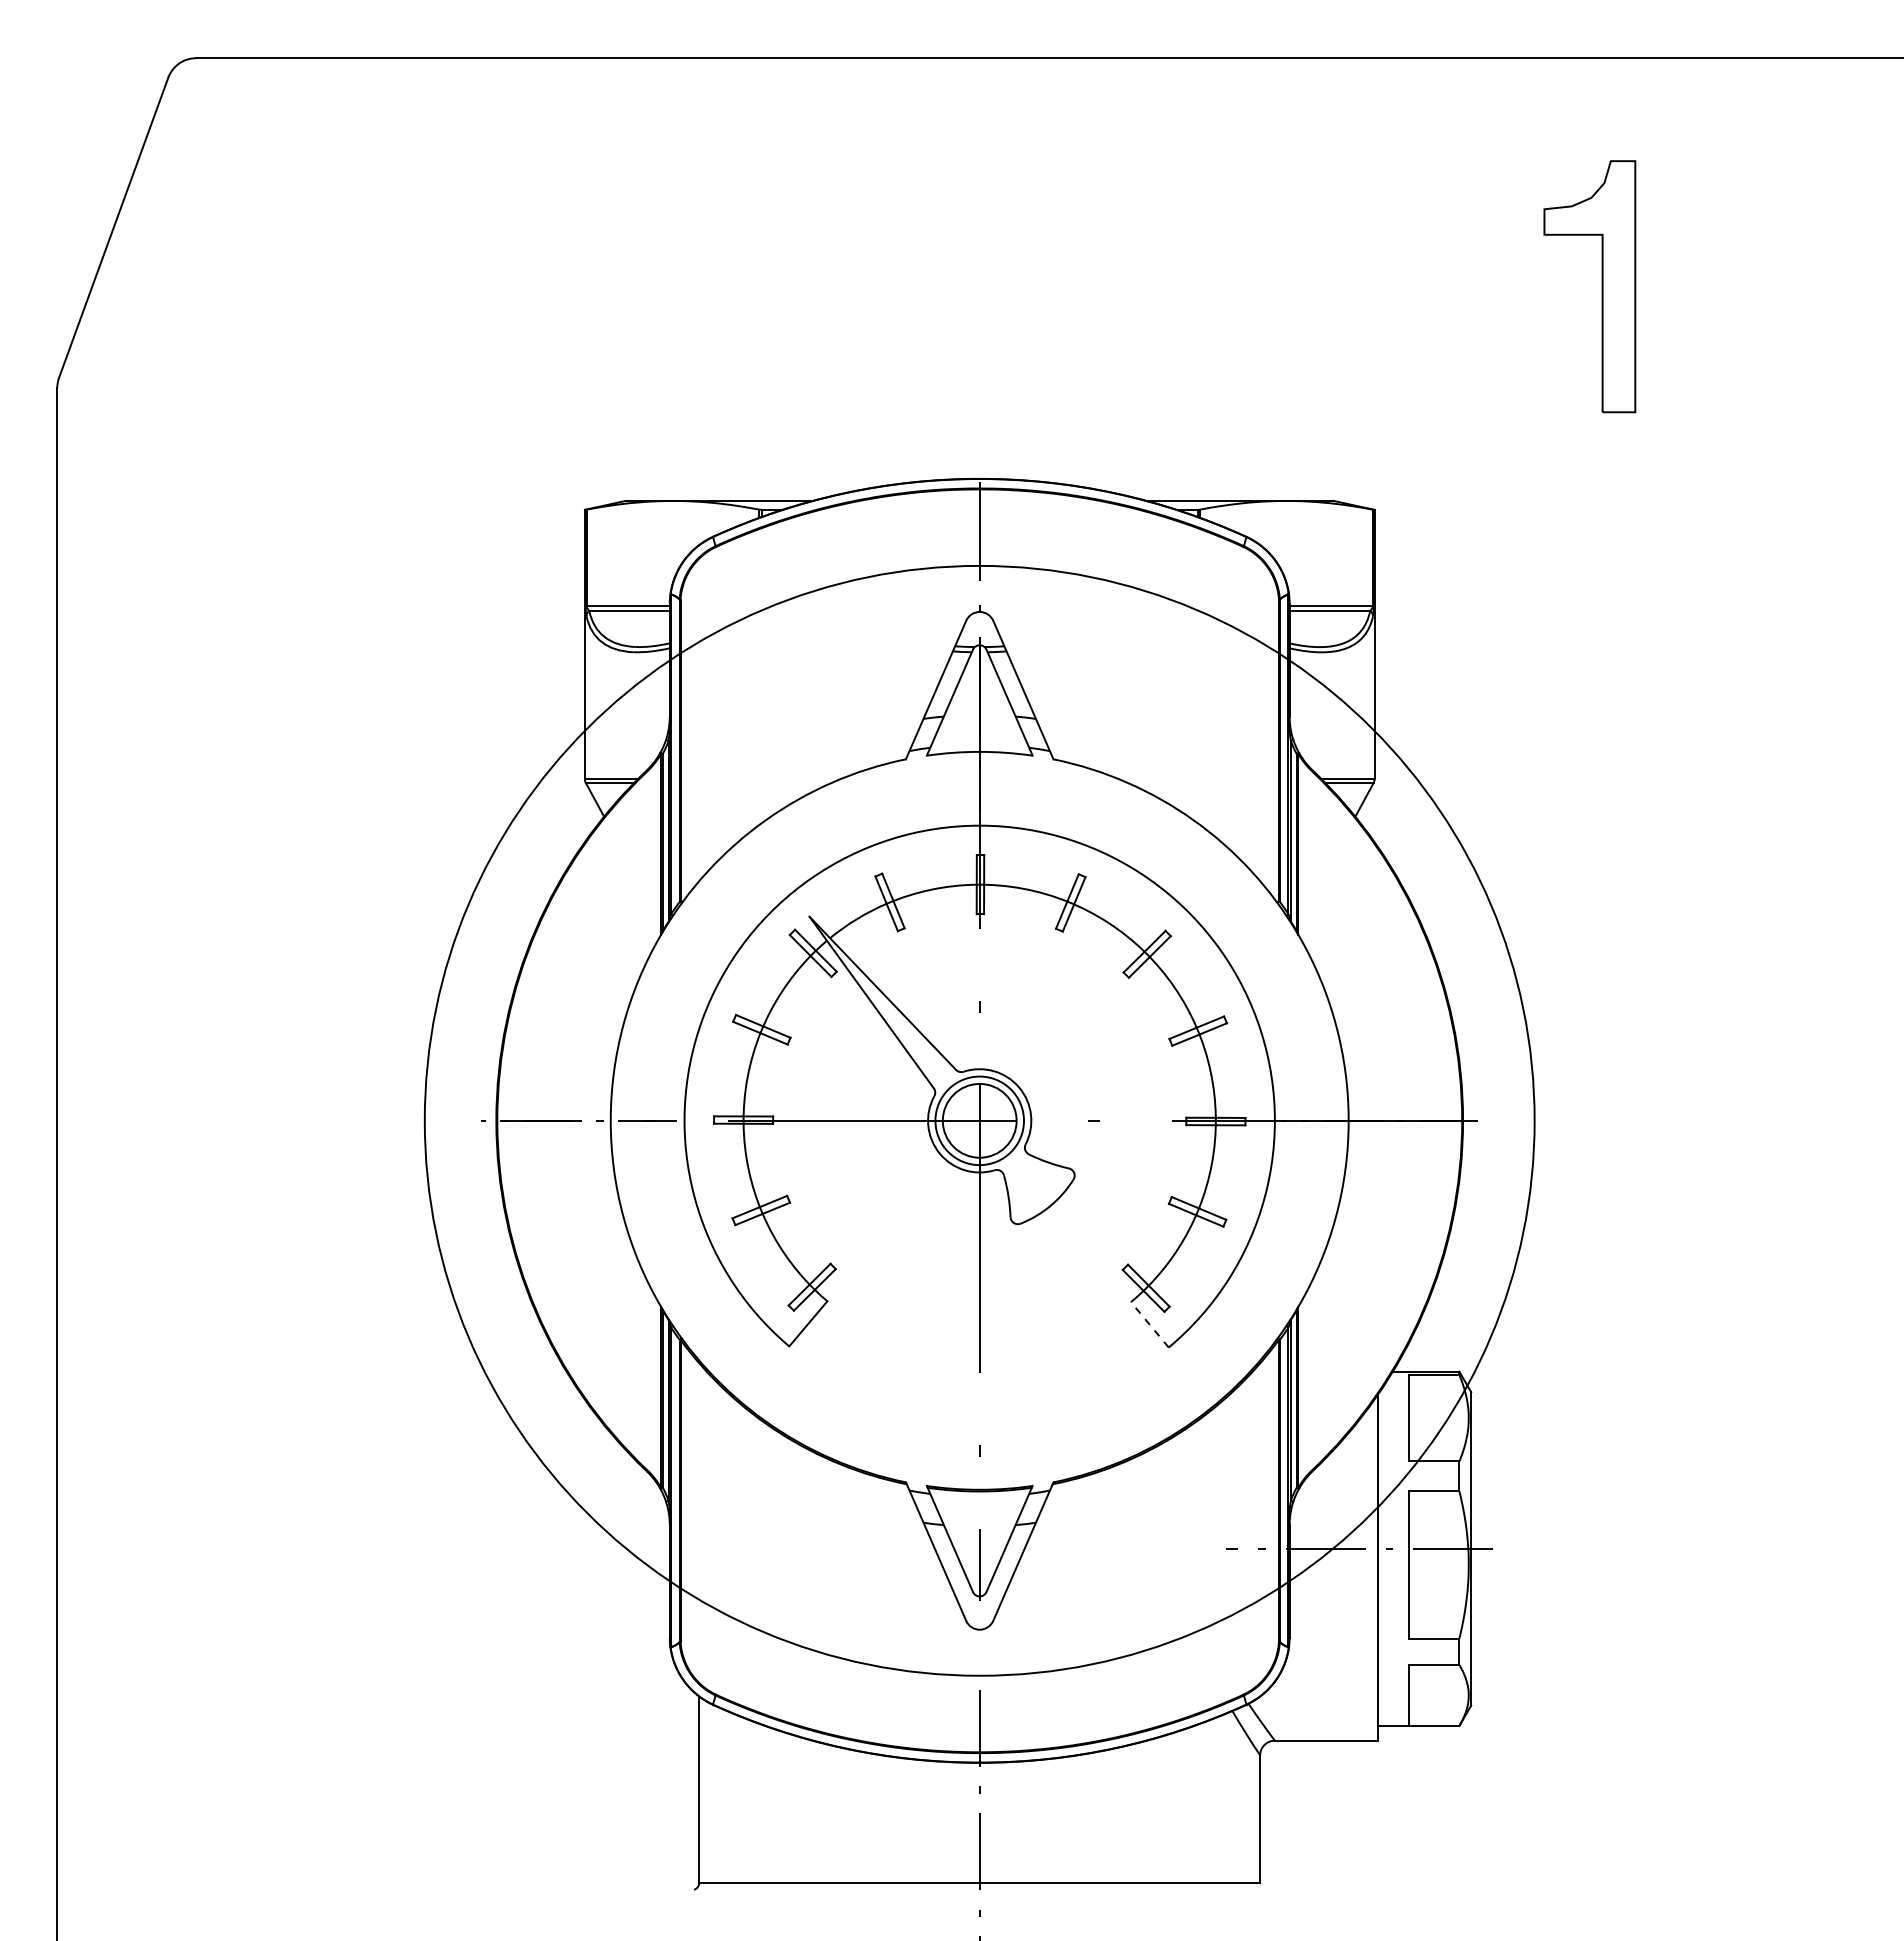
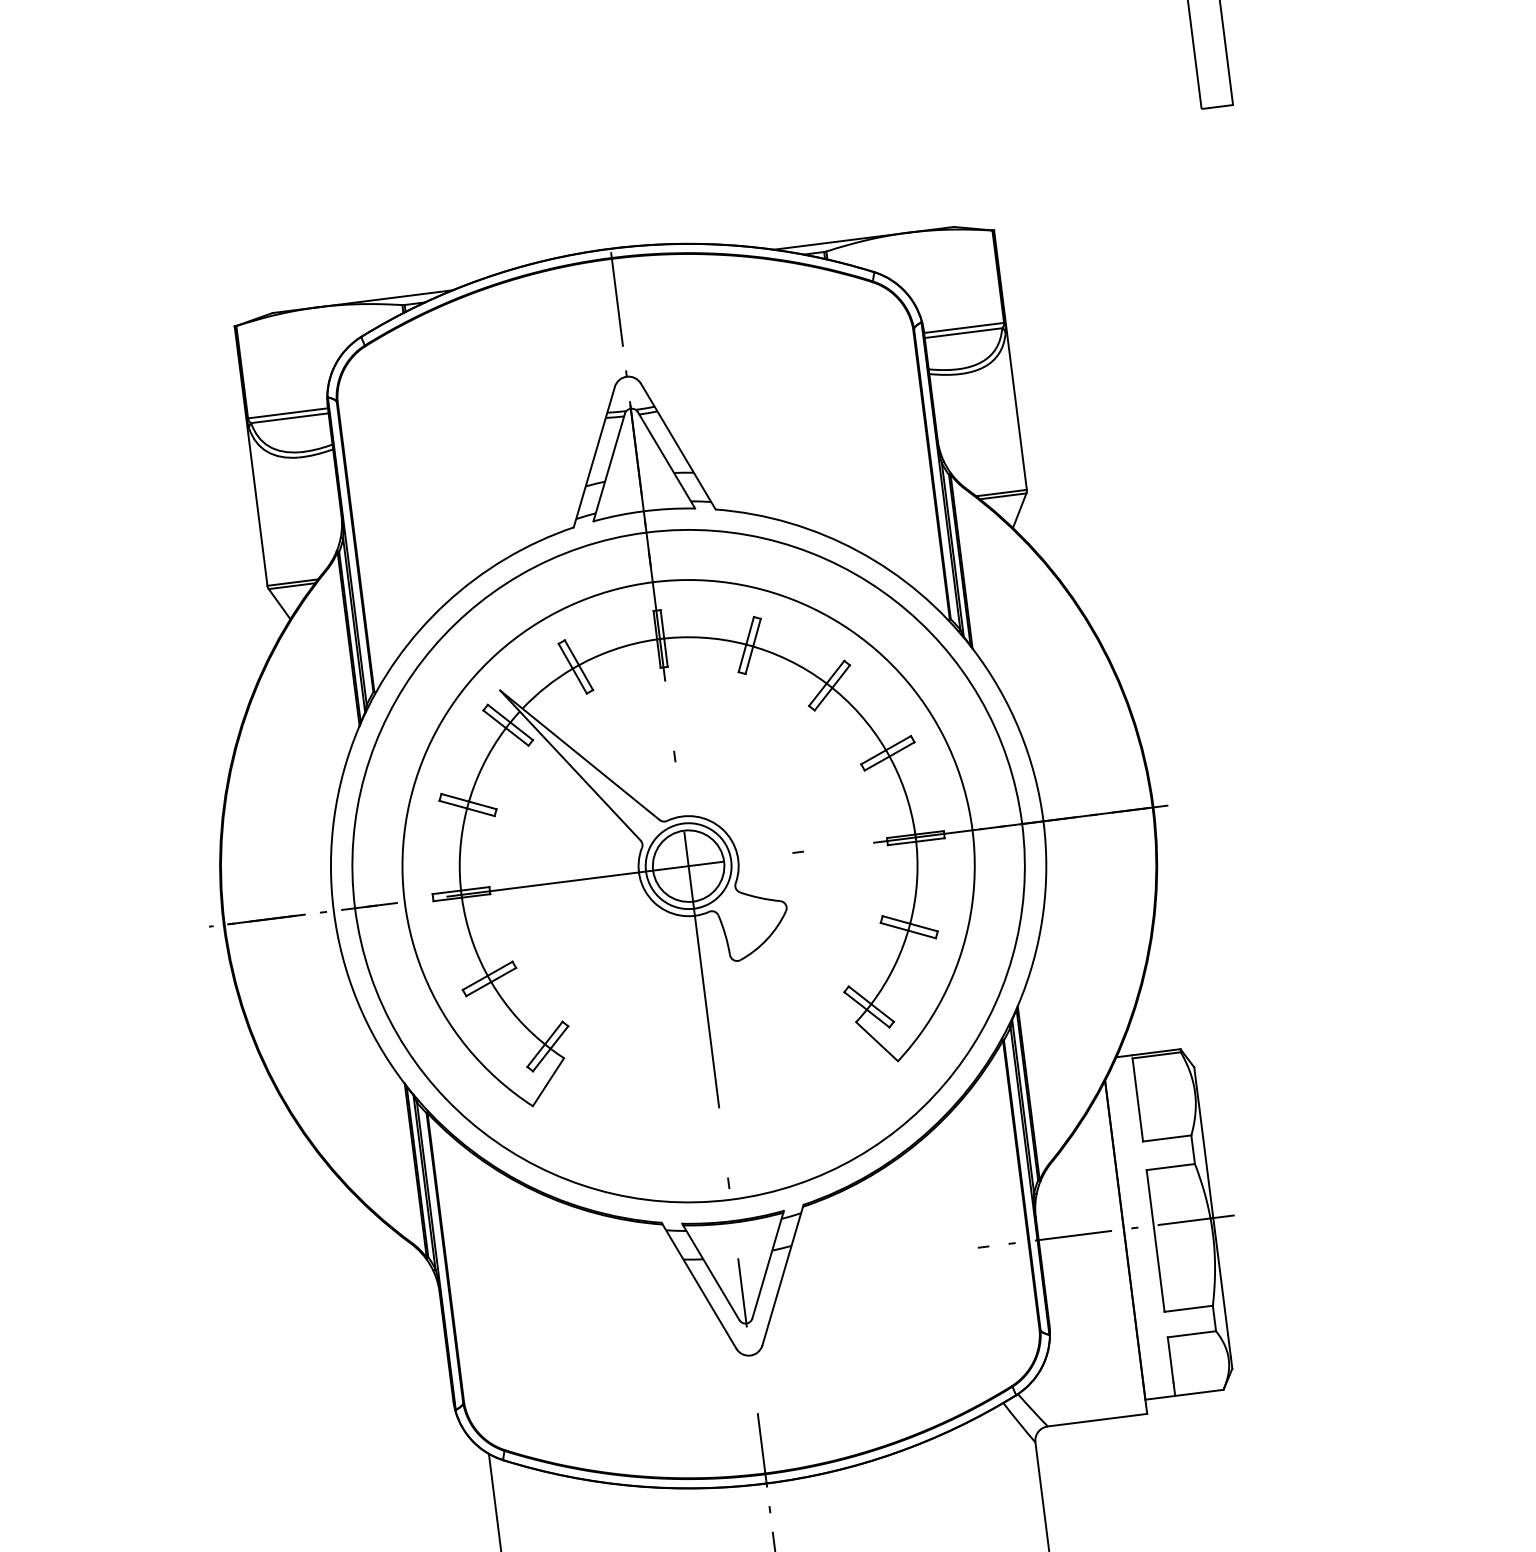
circle: (979, 1120) -> (688, 865), size x0.62
line: (1149, 1324) -> (876, 1041), dashed -> solid

